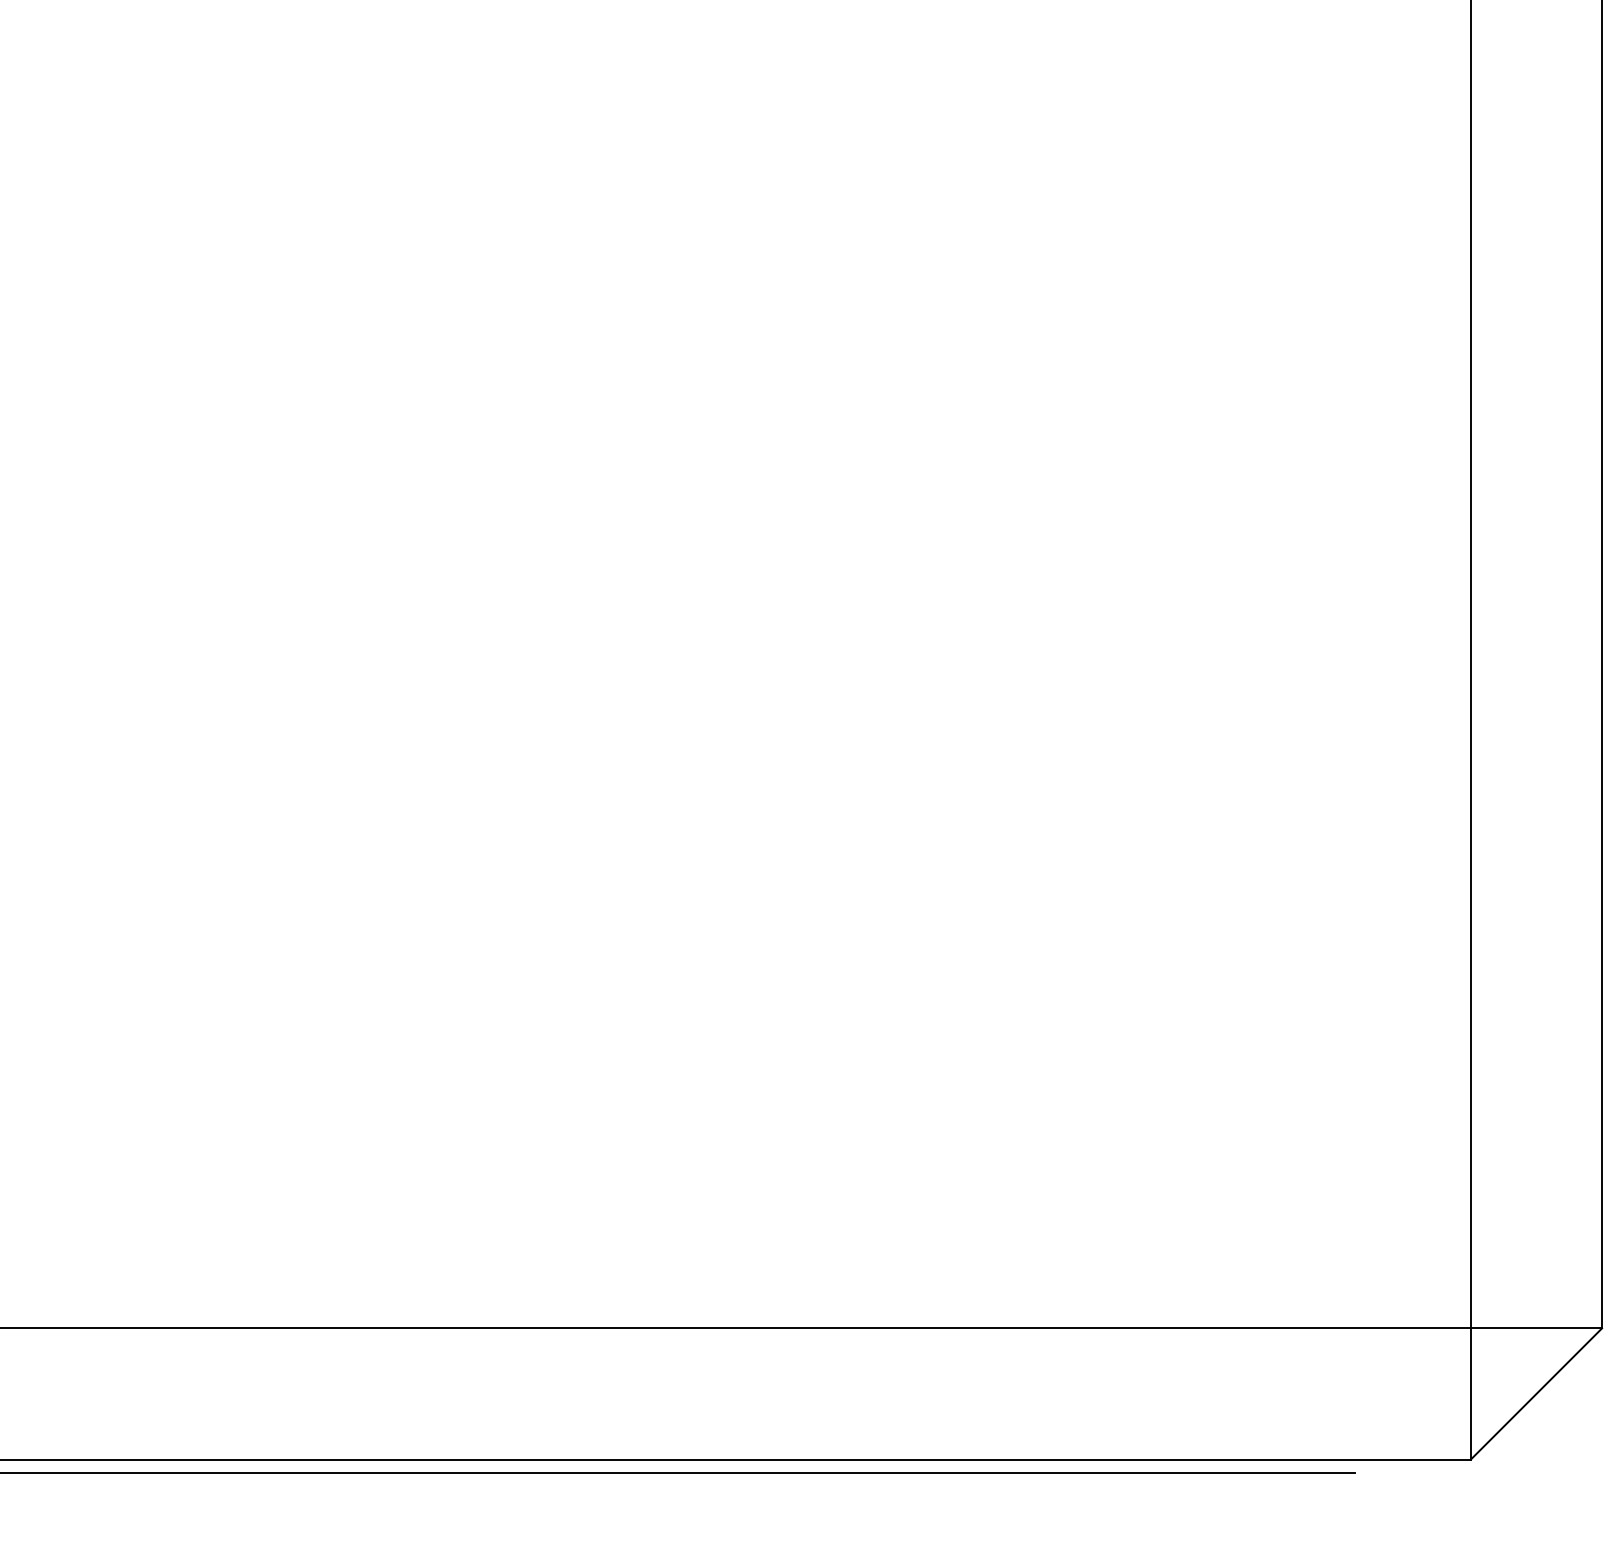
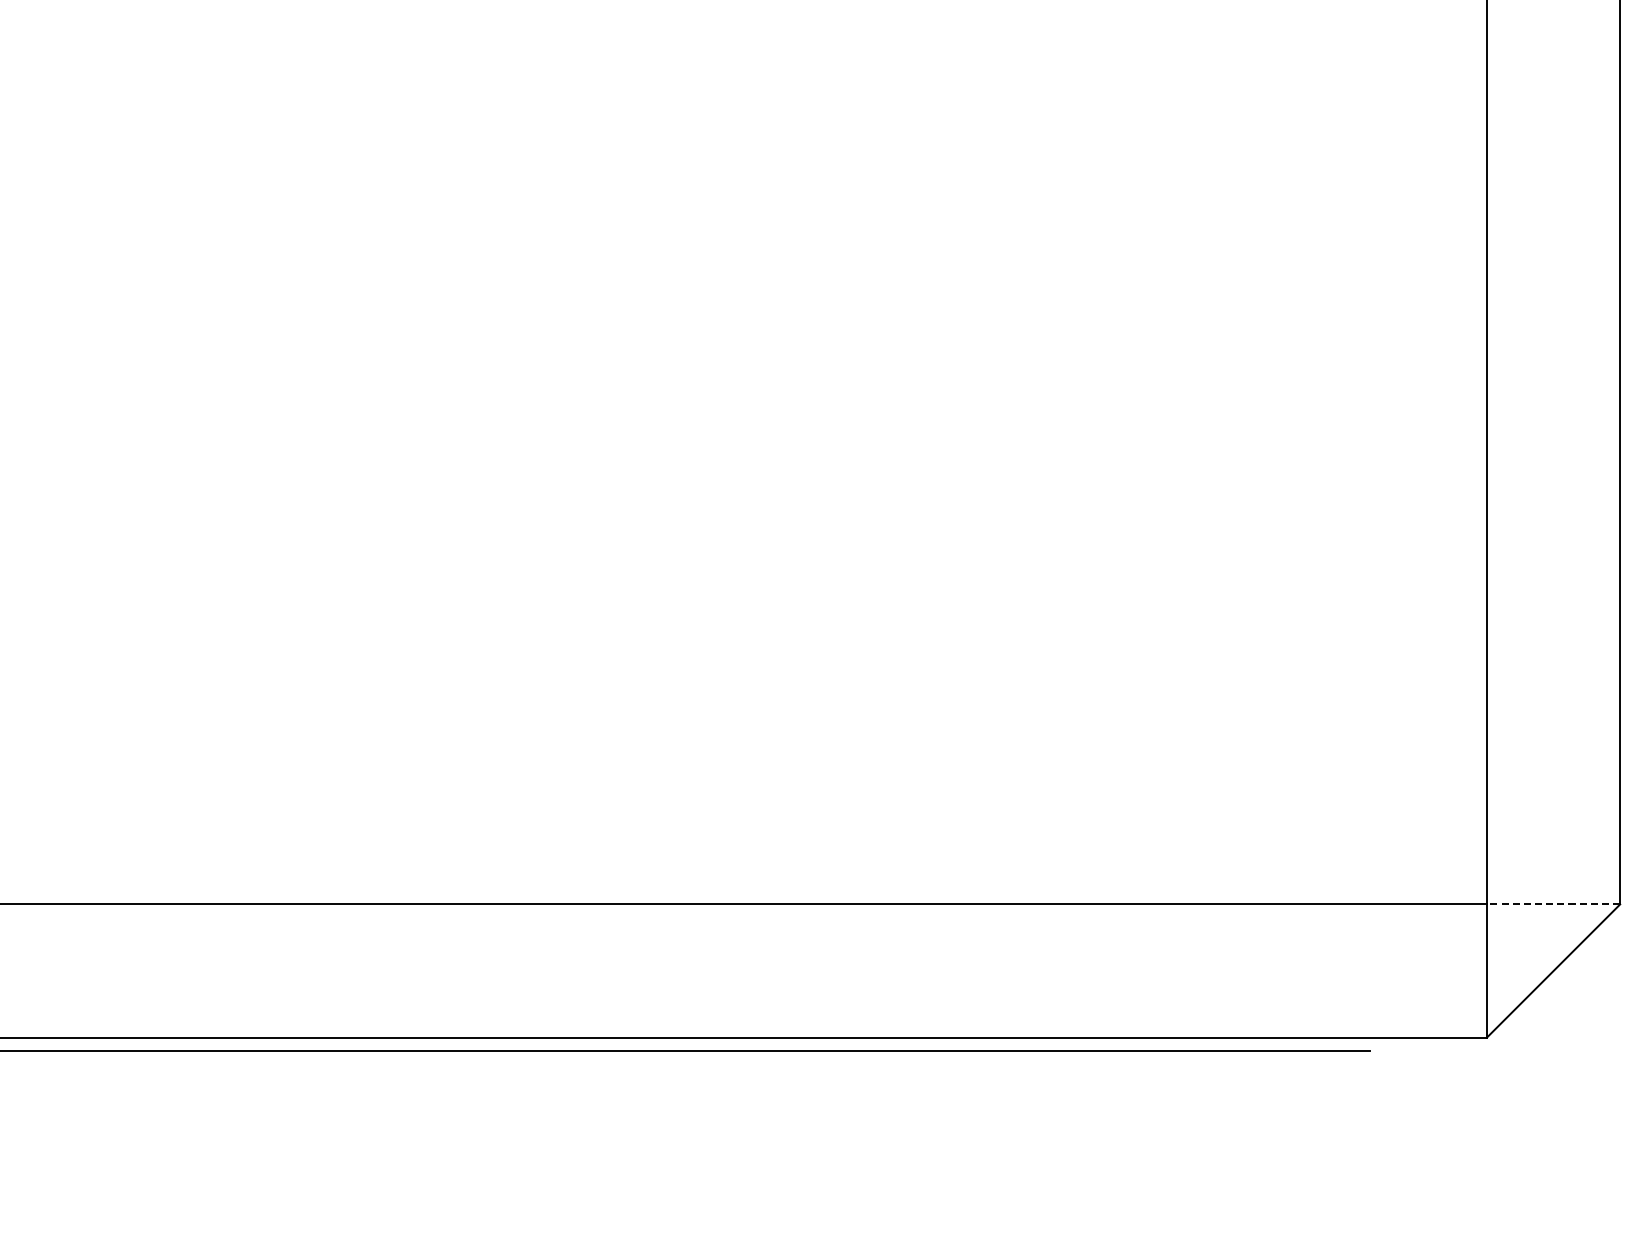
line: (1536, 1328) -> (1553, 904), solid -> dashed

